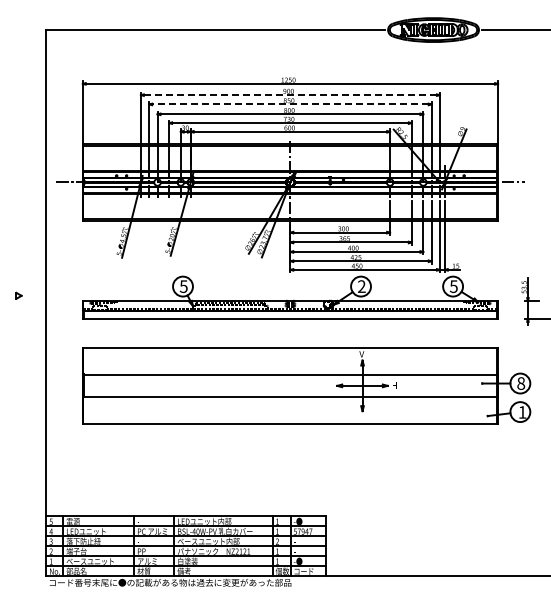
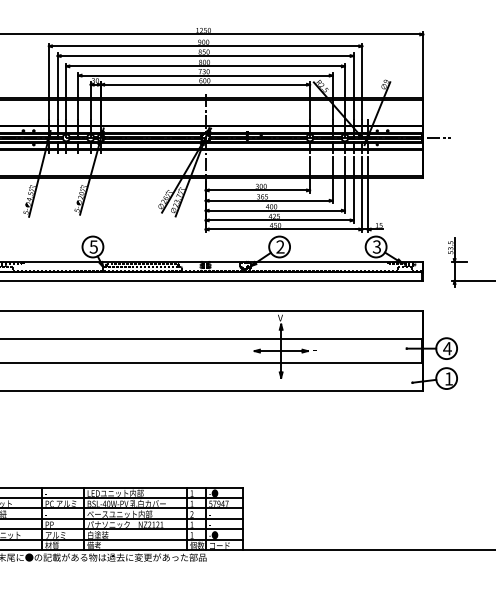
line: (289, 95) -> (204, 46), dashed -> solid
line: (289, 104) -> (204, 56), dashed -> solid
text: (453, 286) -> (376, 246), 5 -> 3
text: (520, 383) -> (446, 348), 8 -> 4

